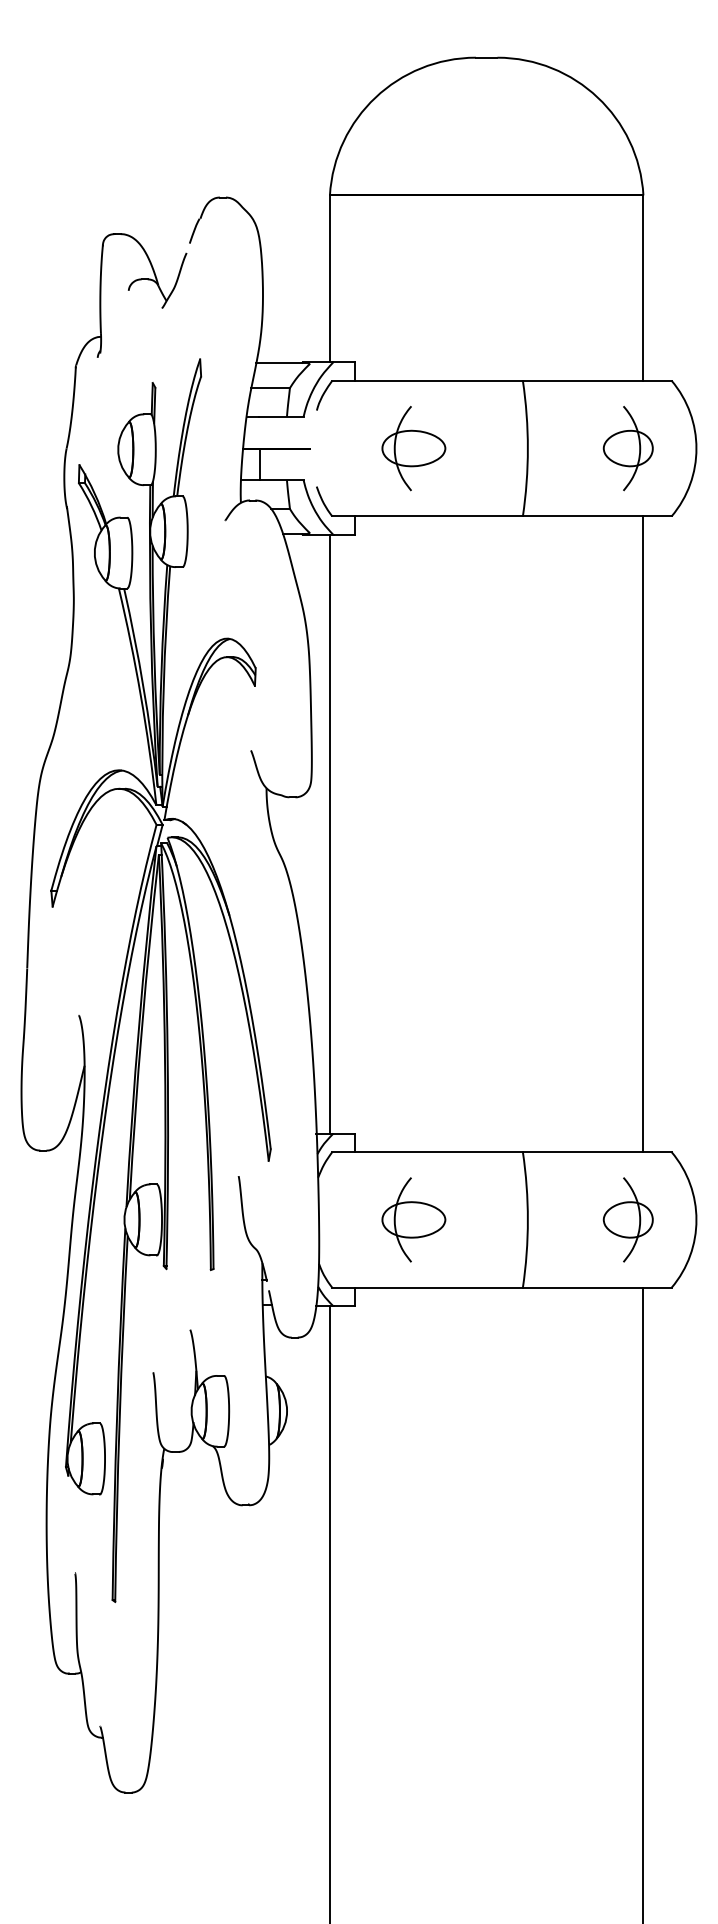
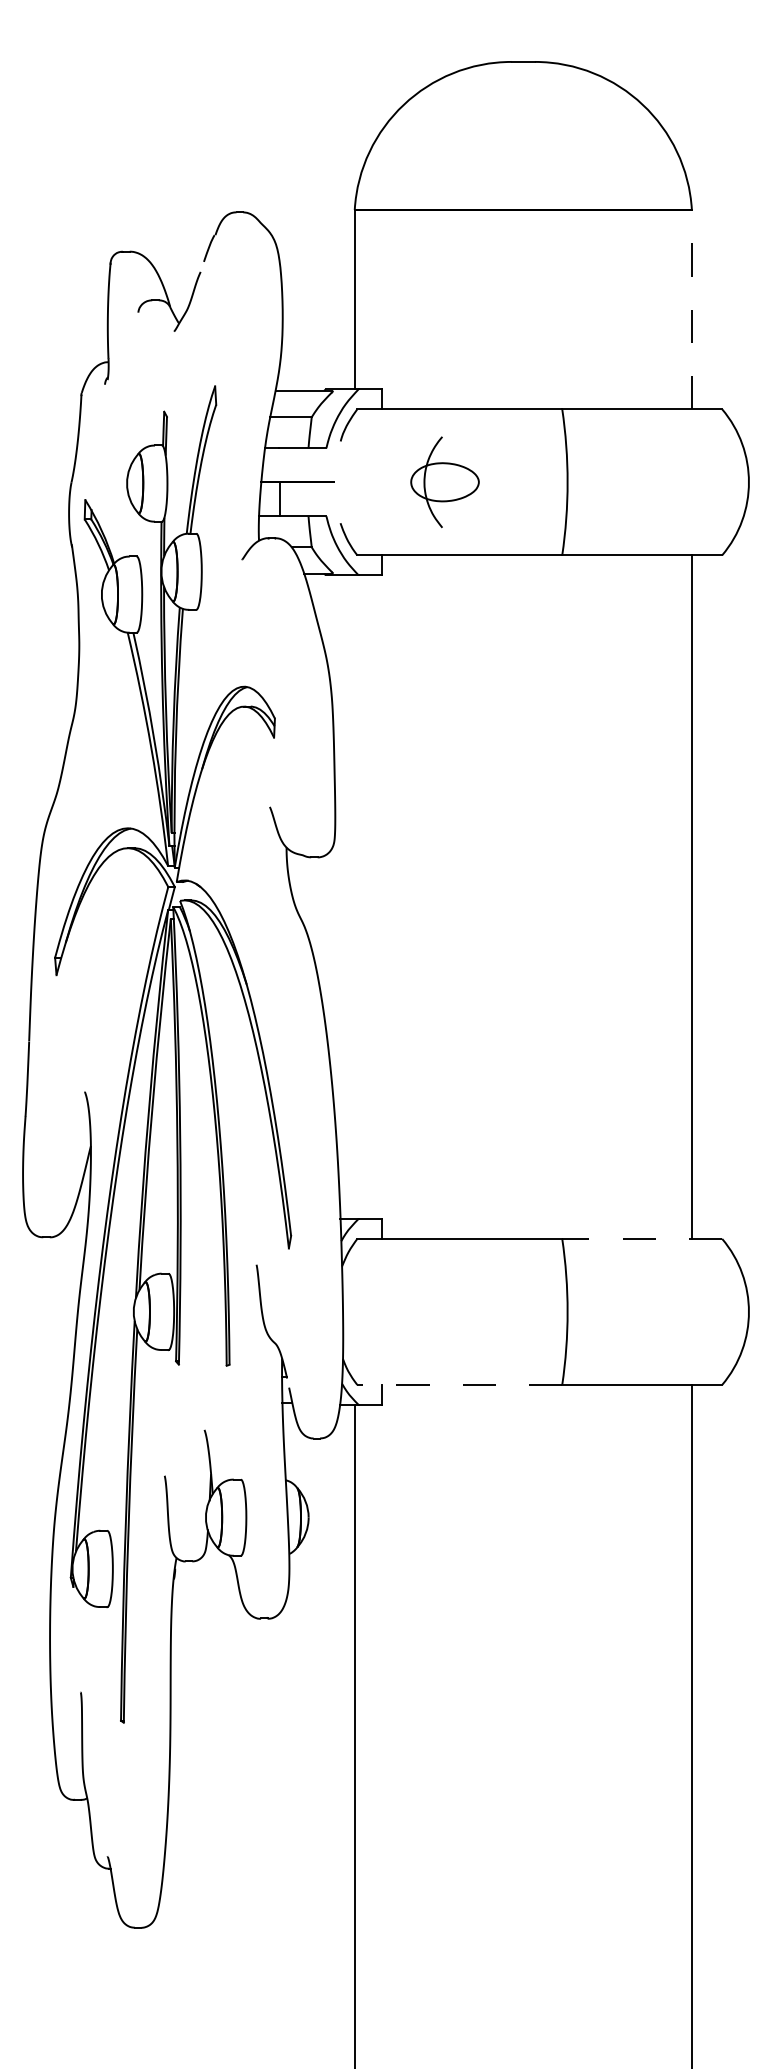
line: (643, 288) -> (691, 310), solid -> dashed
part: (627, 448) -> (674, 482), removed
line: (329, 833) -> (354, 896), removed
line: (596, 1152) -> (641, 1239), solid -> dashed
part: (413, 1219) -> (444, 1311), removed
part: (627, 1219) -> (674, 1311), removed
line: (426, 1287) -> (458, 1384), solid -> dashed

